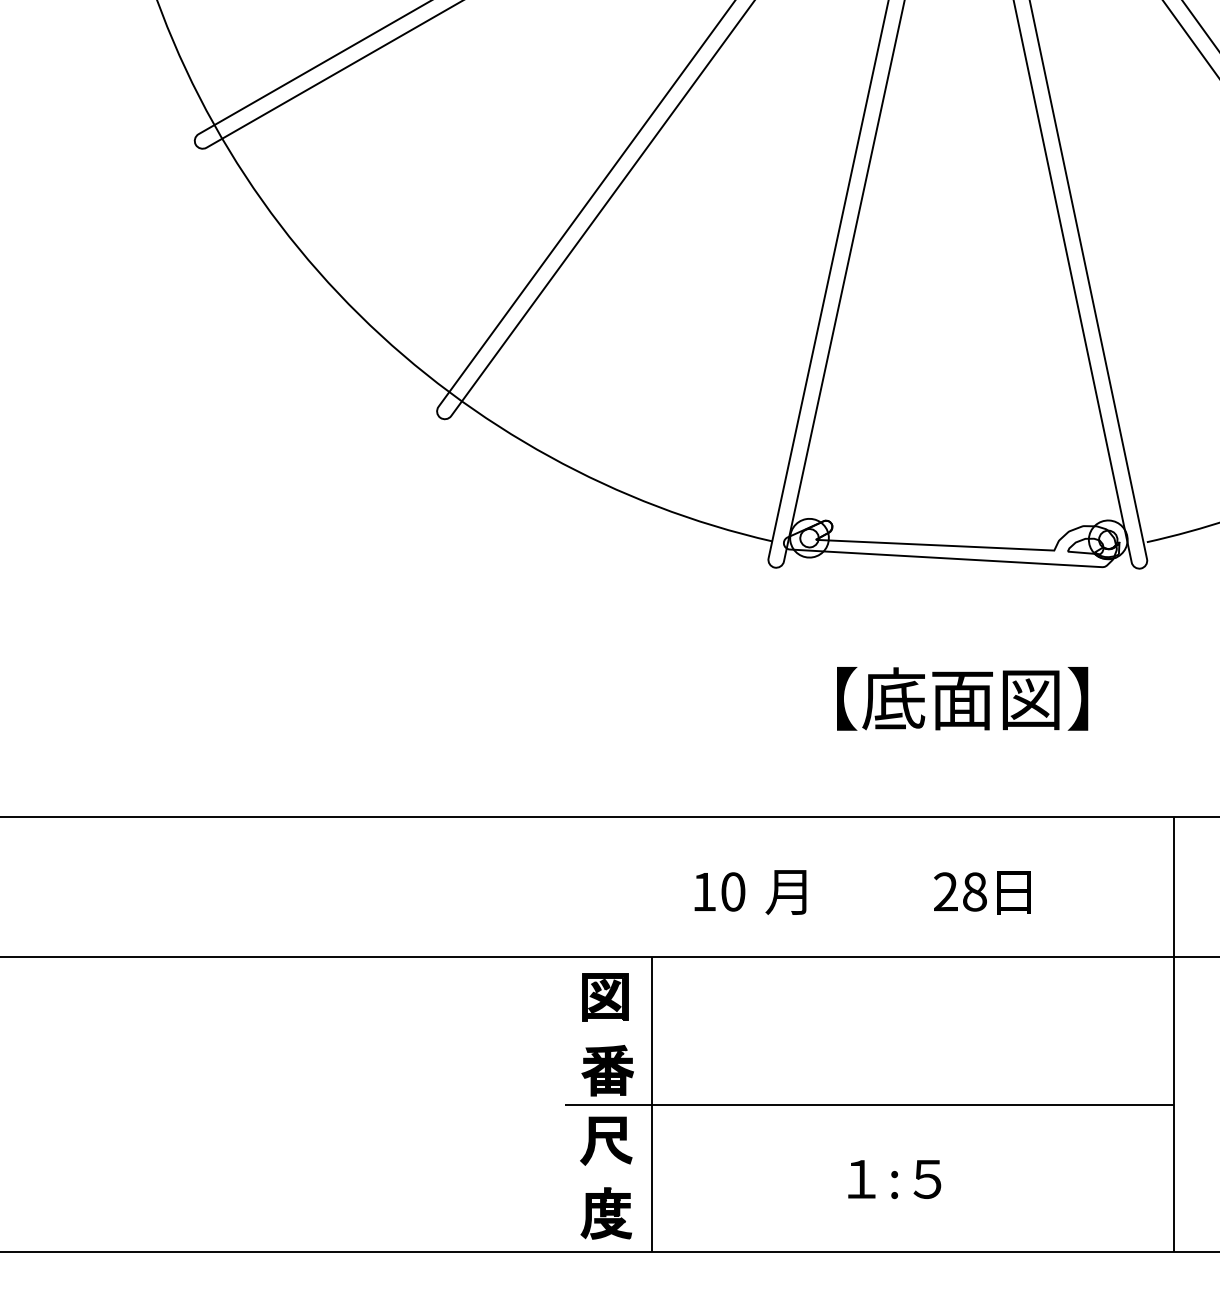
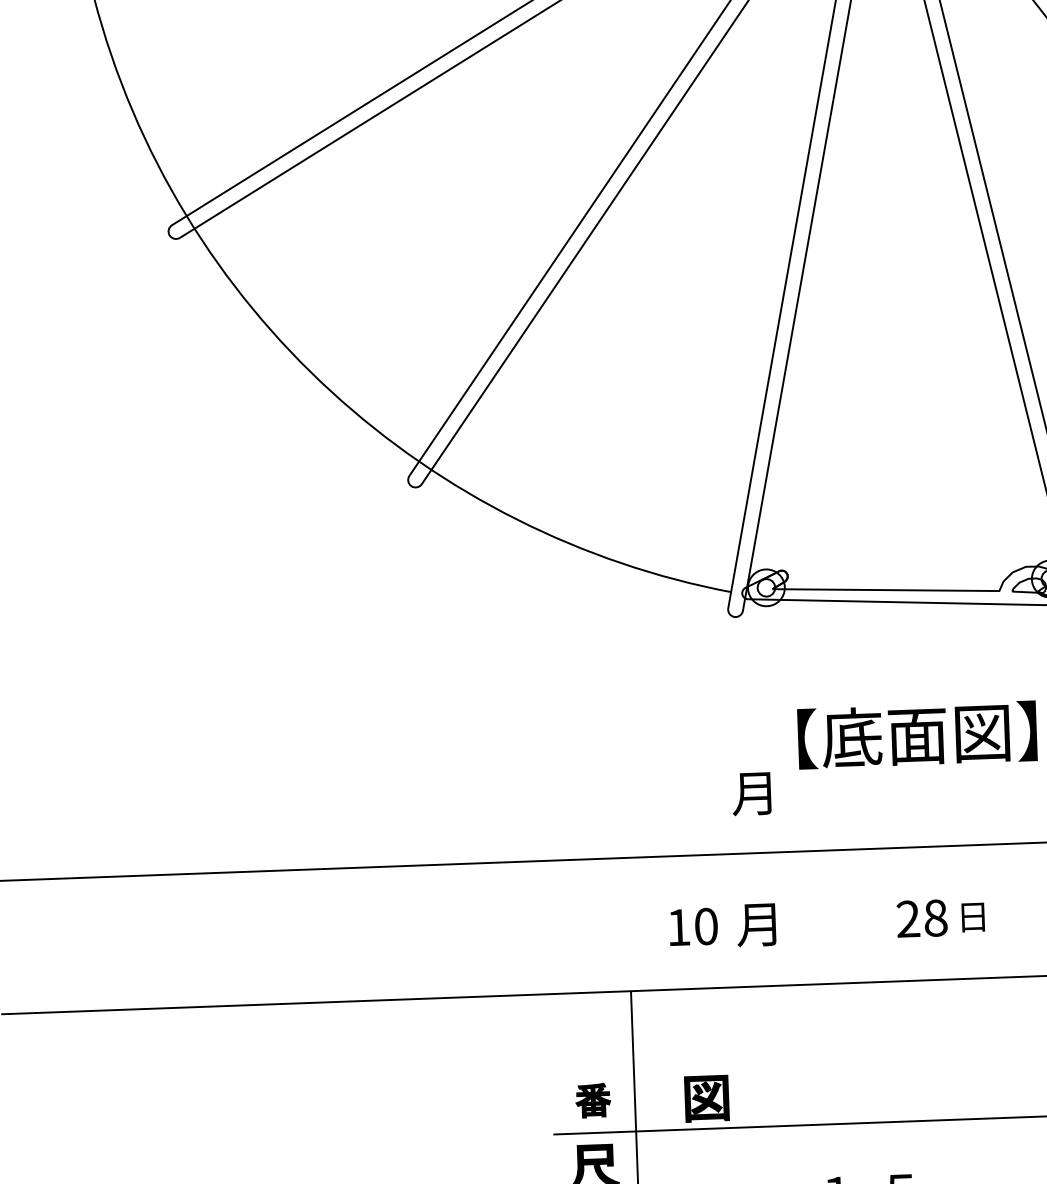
part: (785, 754) -> (751, 794), added
part: (1013, 892) -> (972, 917), size x0.7
part: (605, 997) -> (707, 1099), moved
part: (607, 1070) -> (593, 1100), size x0.7

